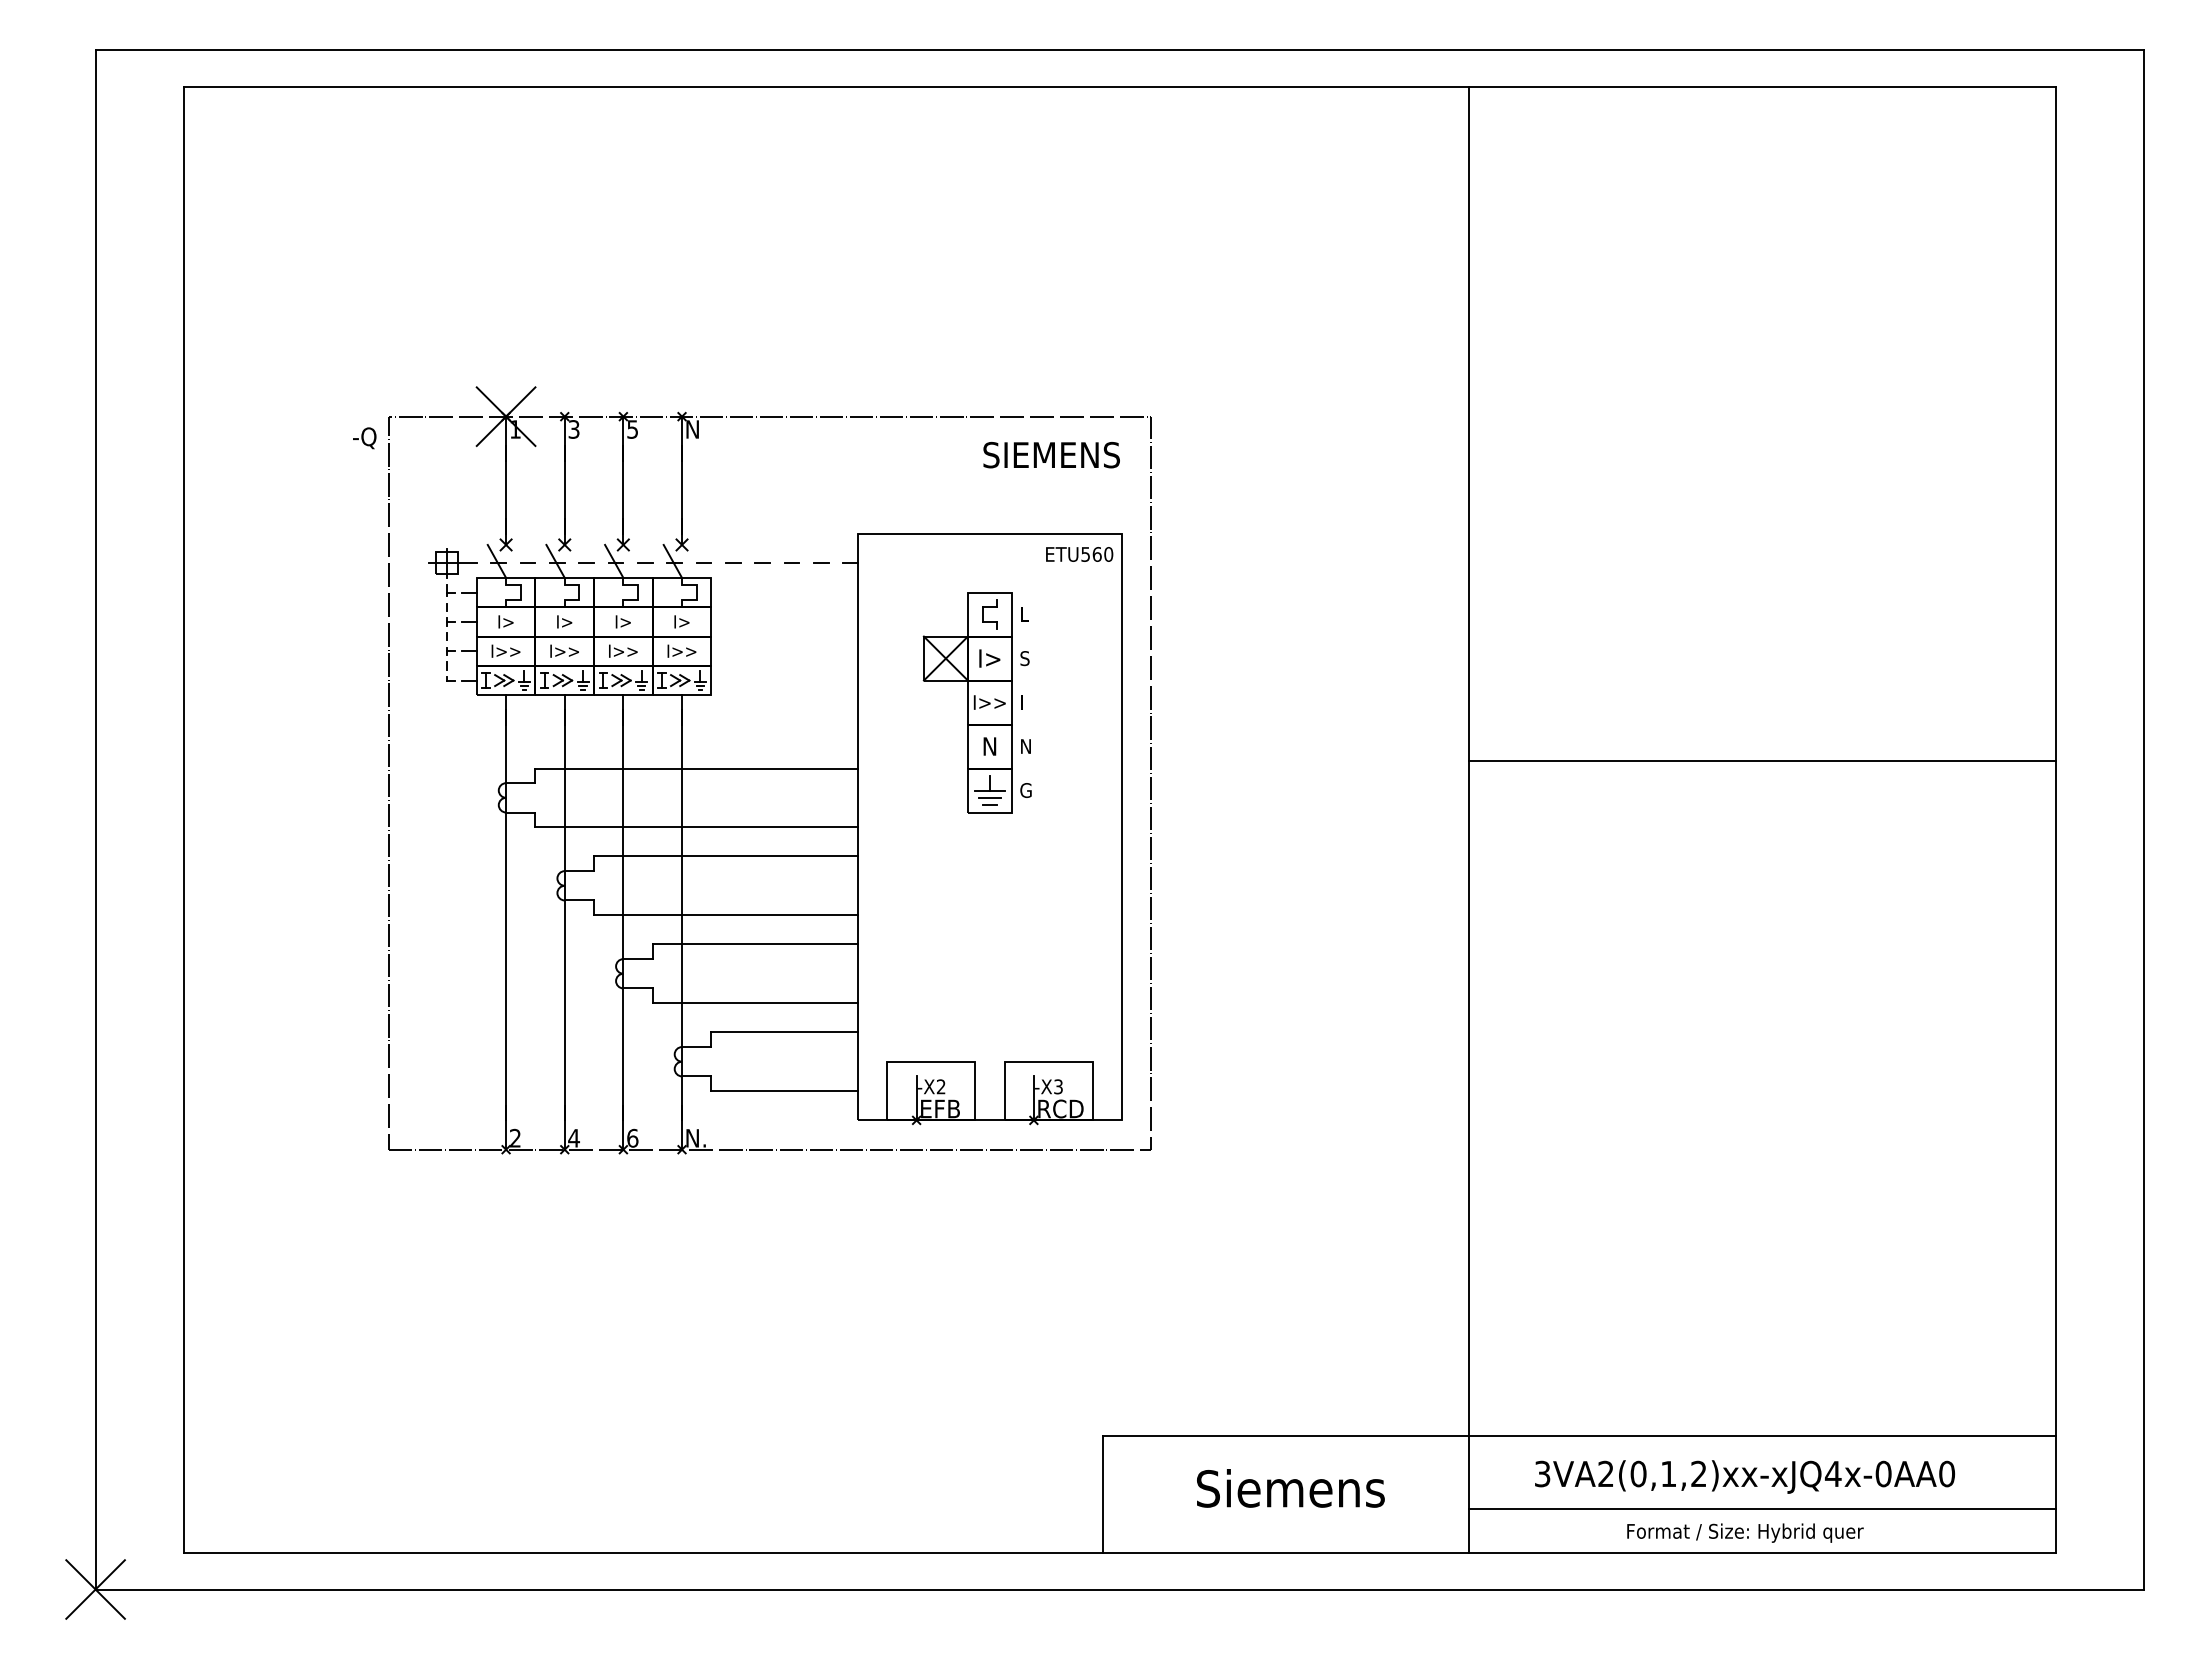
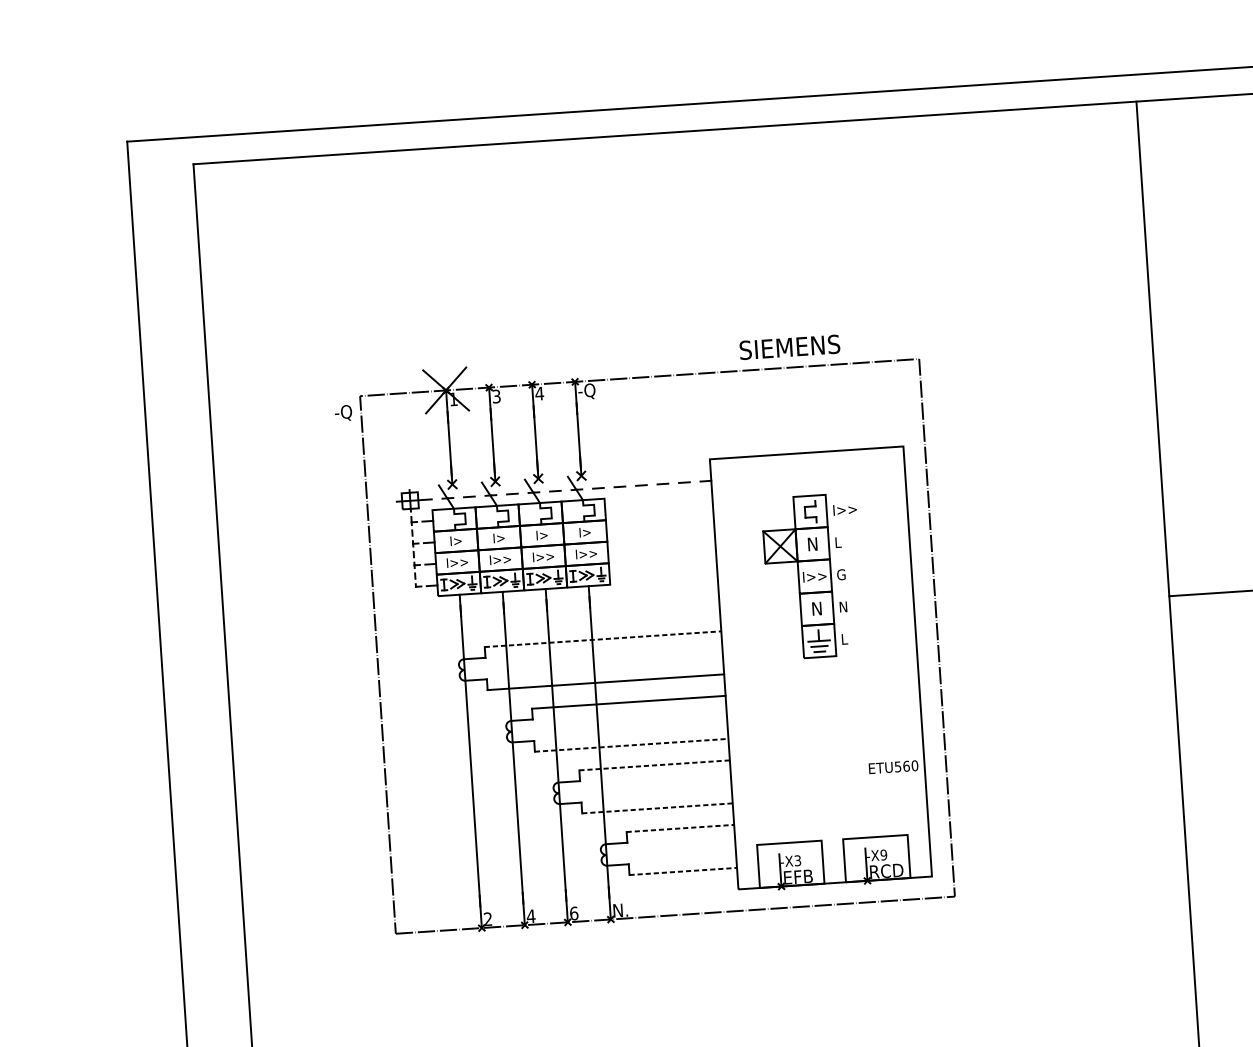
text: (632, 429) -> (539, 393), 5 -> 4
text: (696, 430) -> (586, 391), N -> -Q
text: (1051, 455) -> (789, 347), moved
text: (1079, 554) -> (893, 767), moved
text: (1036, 614) -> (844, 509), L -> I>>
text: (989, 658) -> (812, 544), I> -> N
text: (1024, 658) -> (838, 542), S -> L
text: (1025, 702) -> (840, 574), I -> G
line: (697, 768) -> (603, 639), solid -> dashed
text: (1025, 790) -> (845, 639), G -> L
line: (726, 915) -> (632, 745), solid -> dashed
line: (755, 944) -> (654, 765), solid -> dashed
line: (755, 1003) -> (657, 808), solid -> dashed
line: (785, 1032) -> (681, 828), solid -> dashed
text: (941, 1086) -> (798, 860), -X2 -> -X3
text: (1058, 1086) -> (883, 854), -X3 -> -X9
line: (785, 1091) -> (683, 871), solid -> dashed

